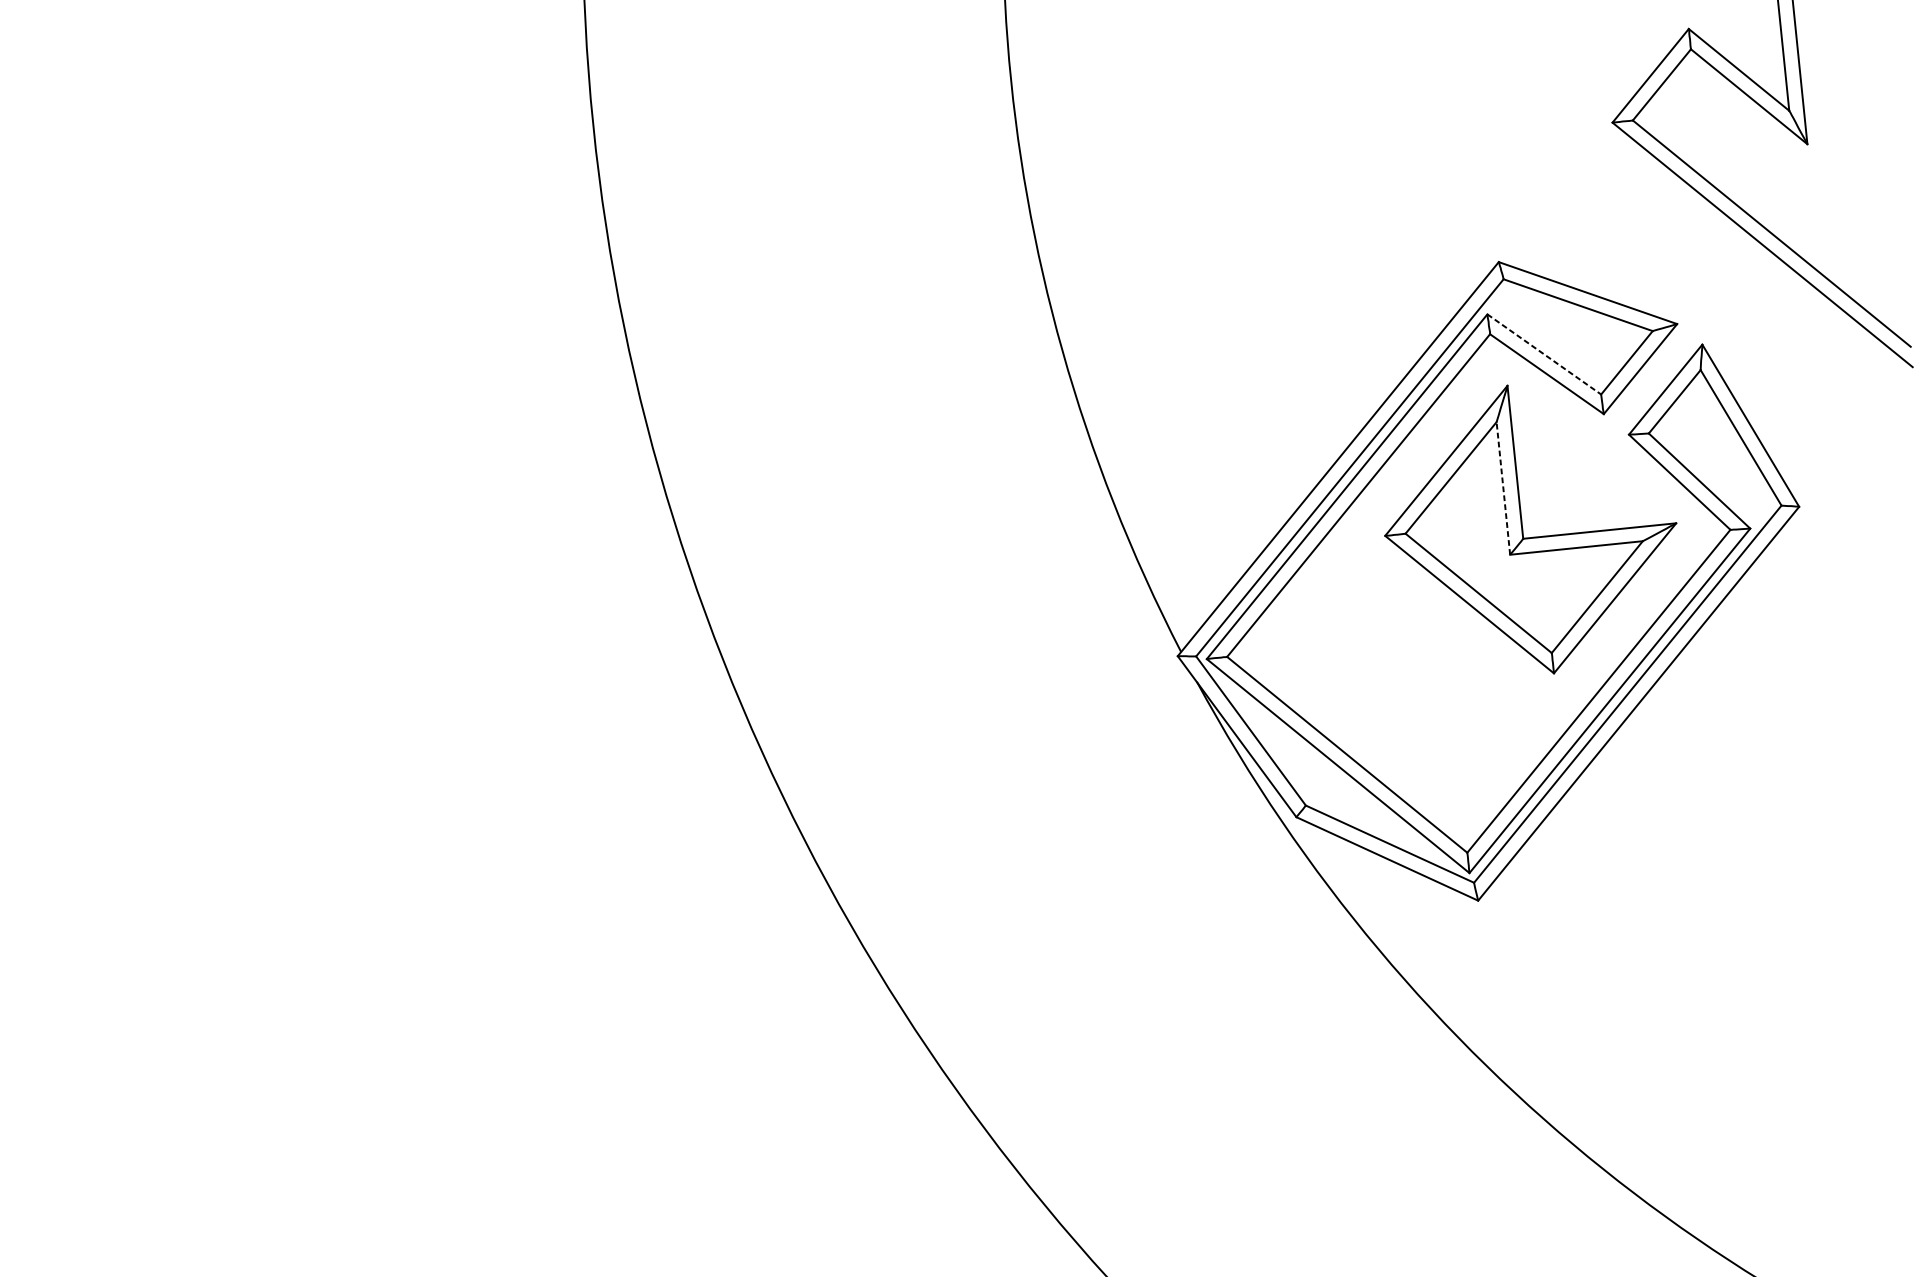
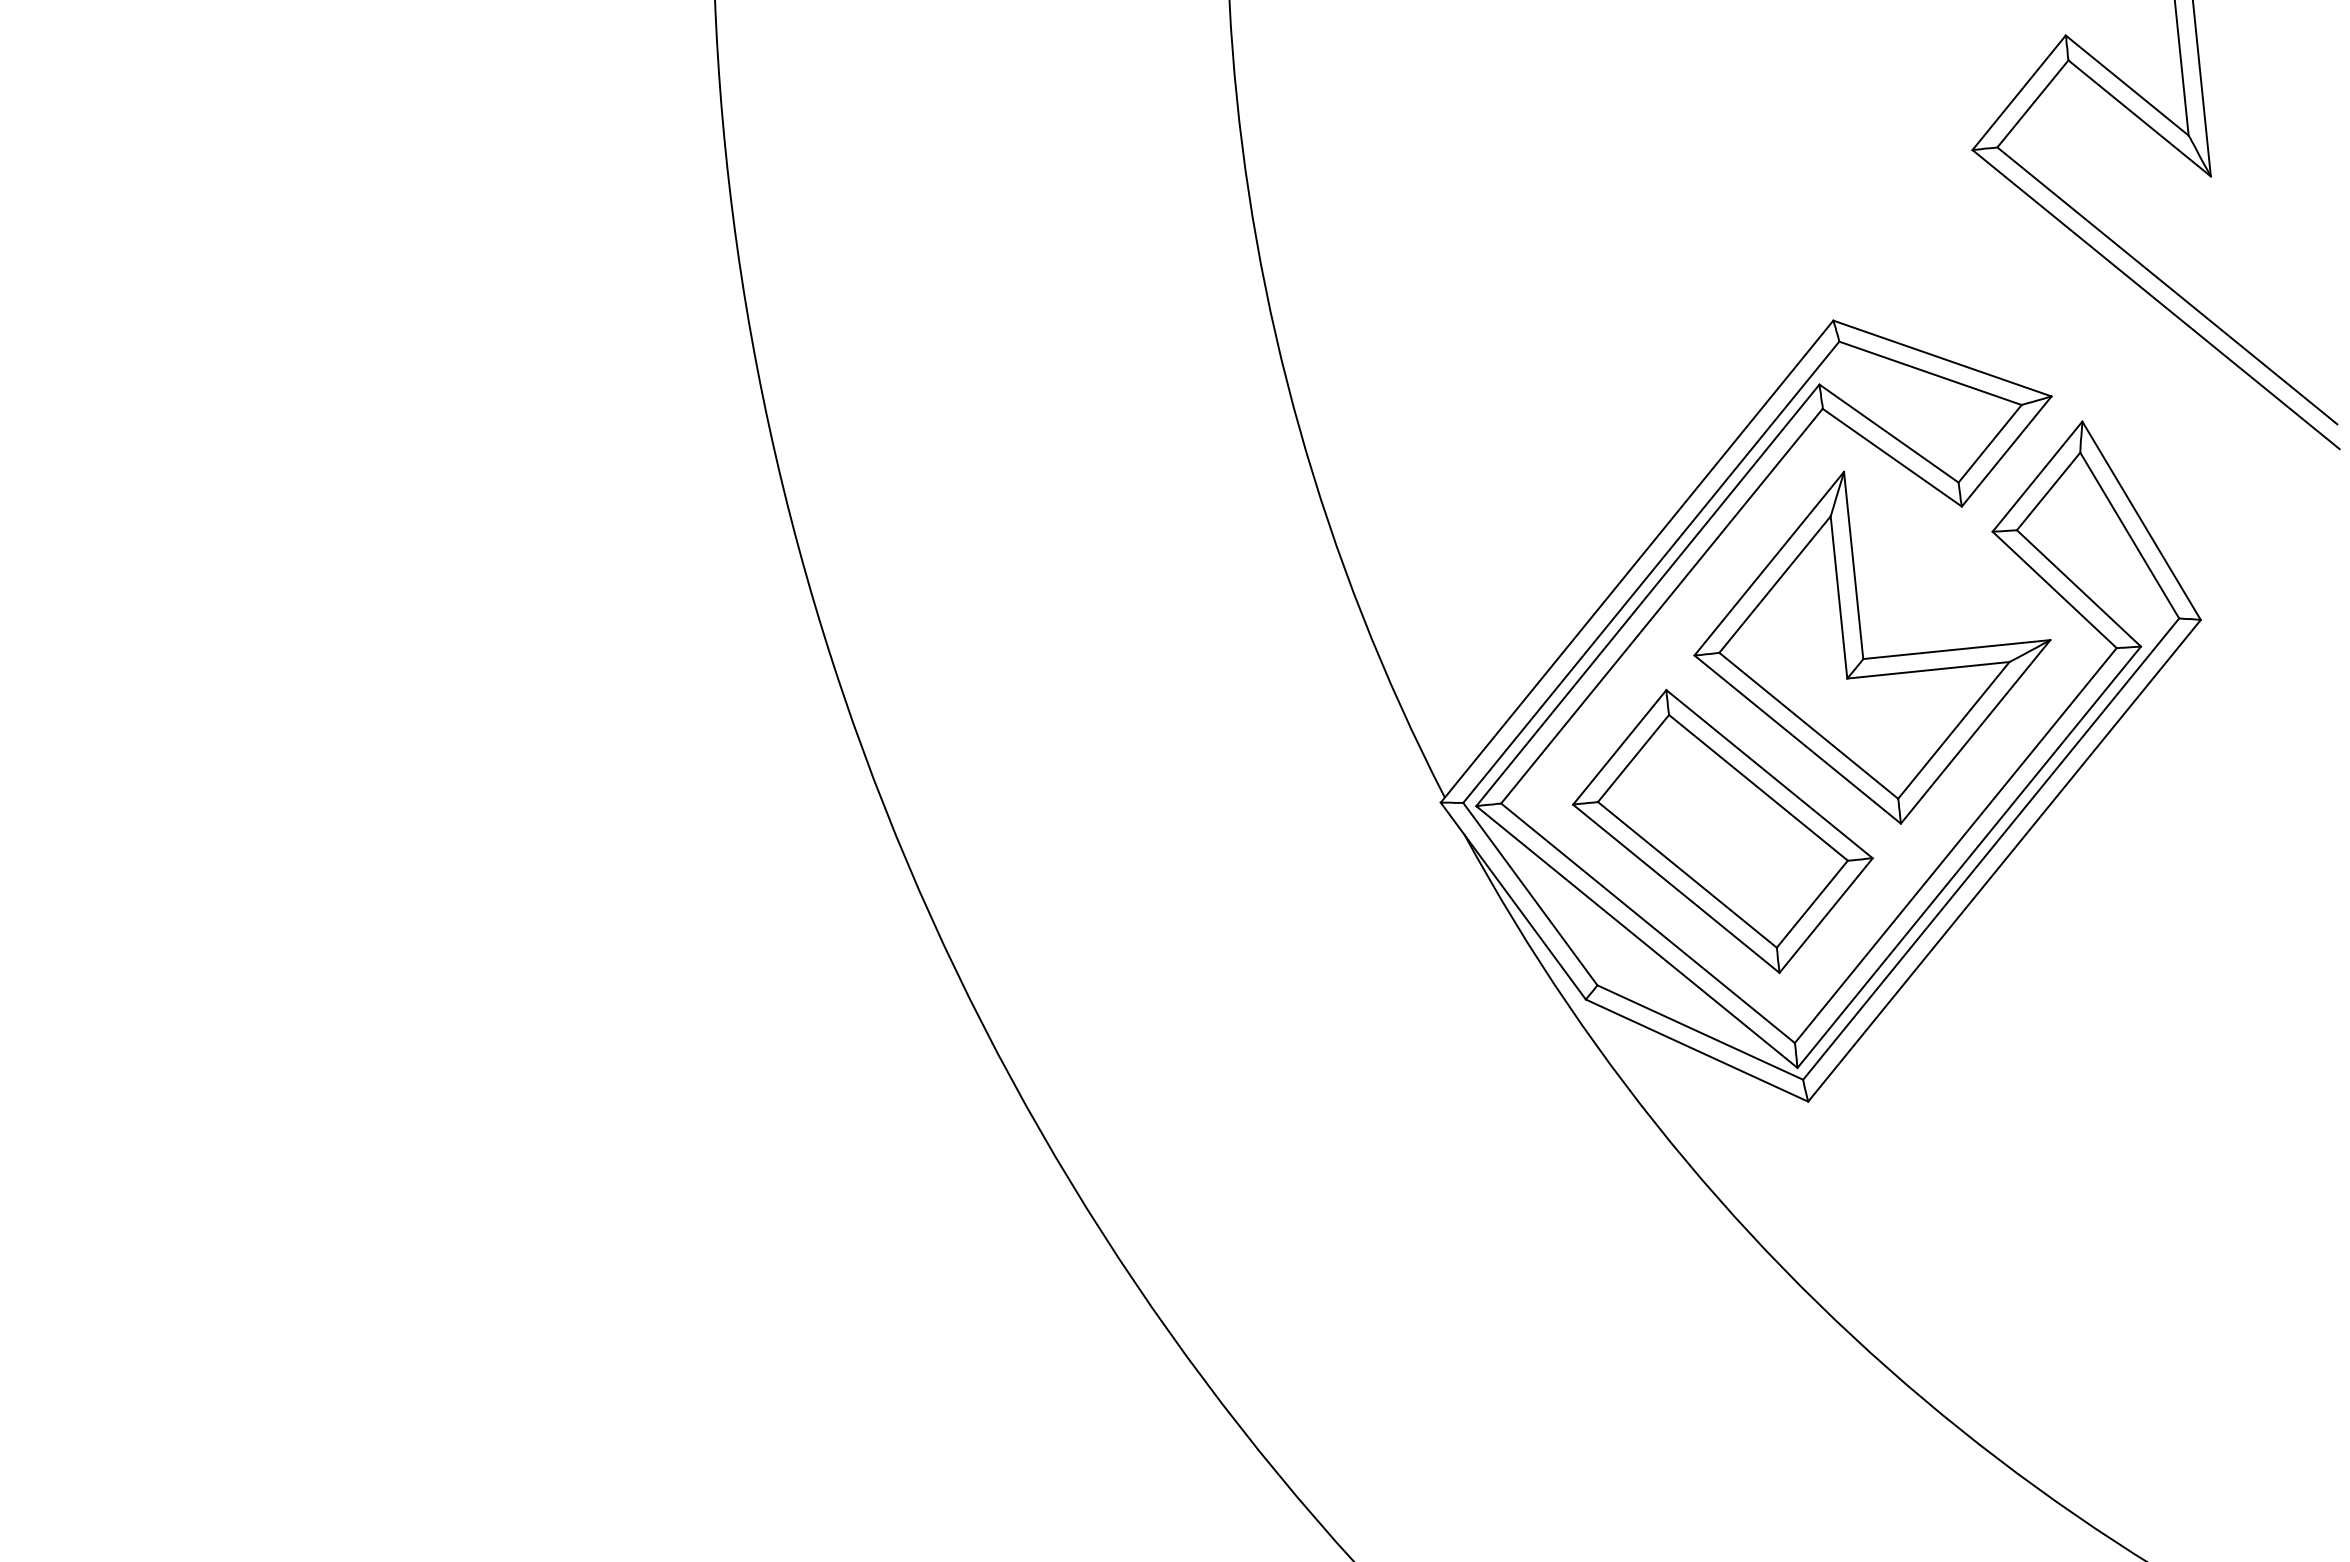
line: (1544, 354) -> (1889, 433), dashed -> solid
line: (1502, 488) -> (1838, 597), dashed -> solid
part: (1408, 679) -> (1722, 831), added

